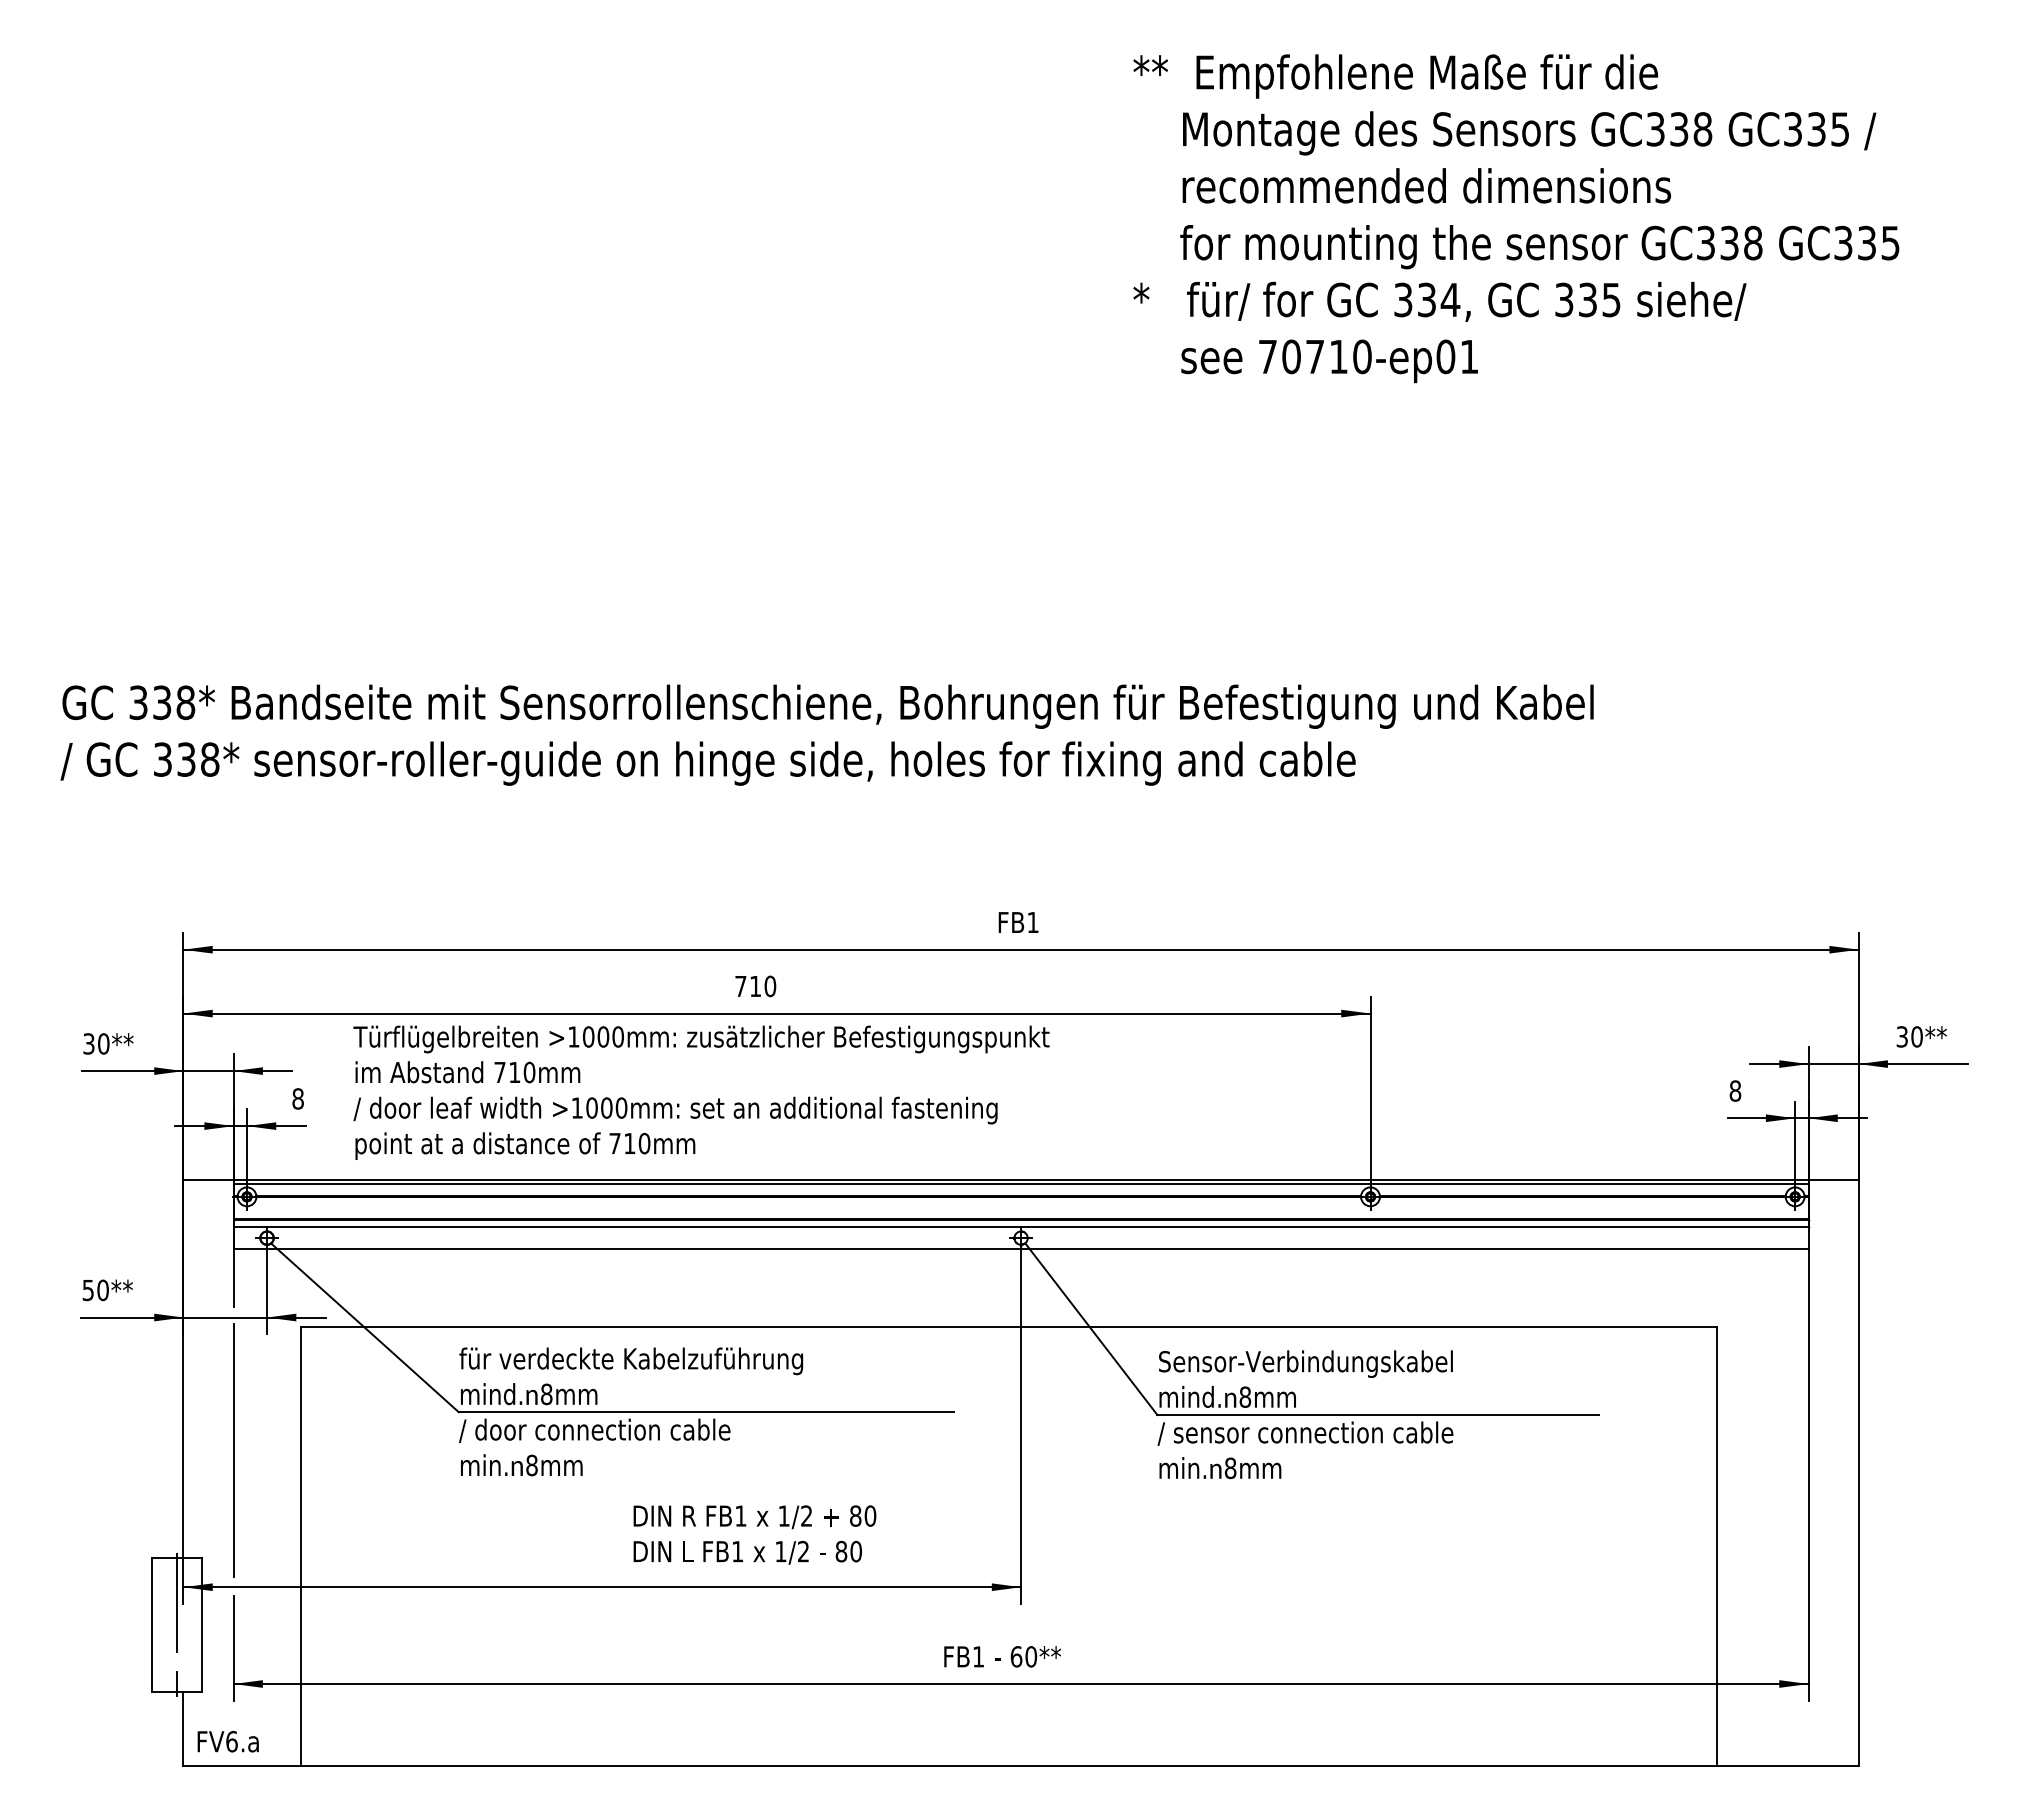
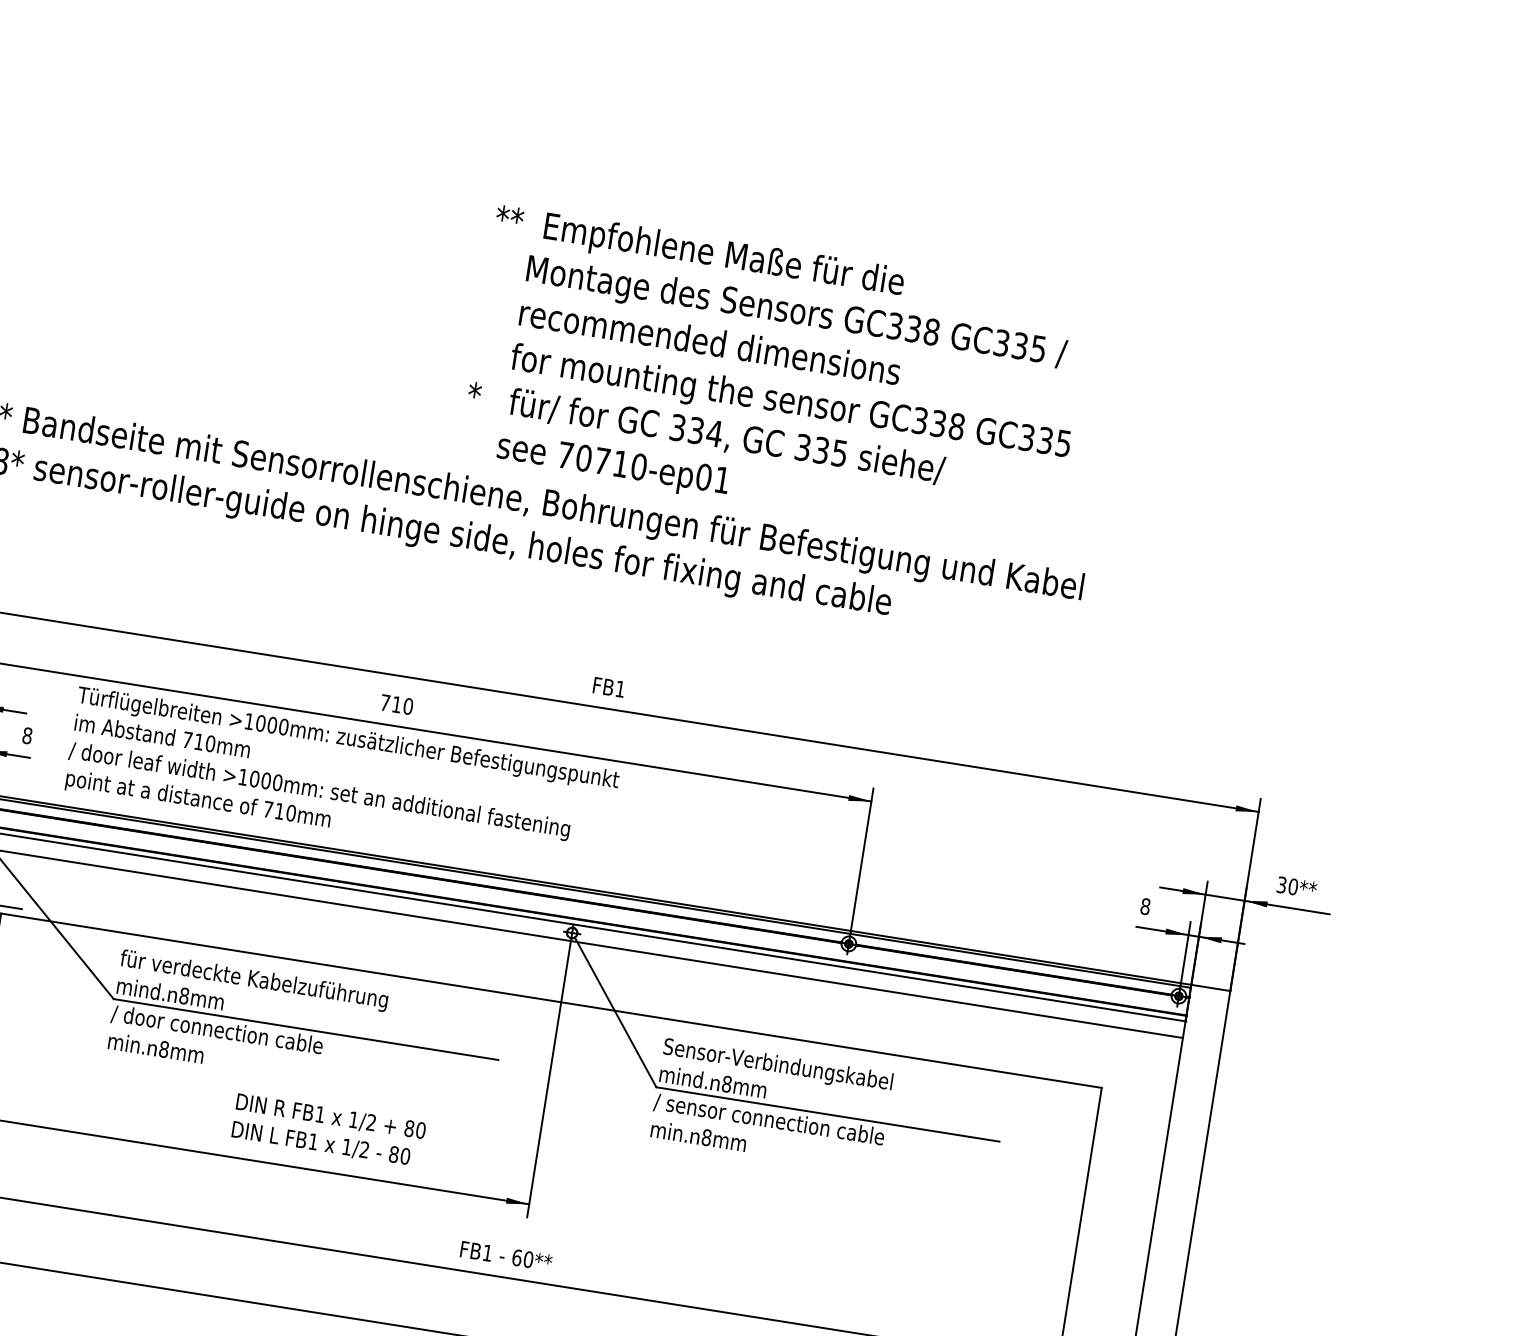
text: (1516, 218) -> (775, 378), moved

